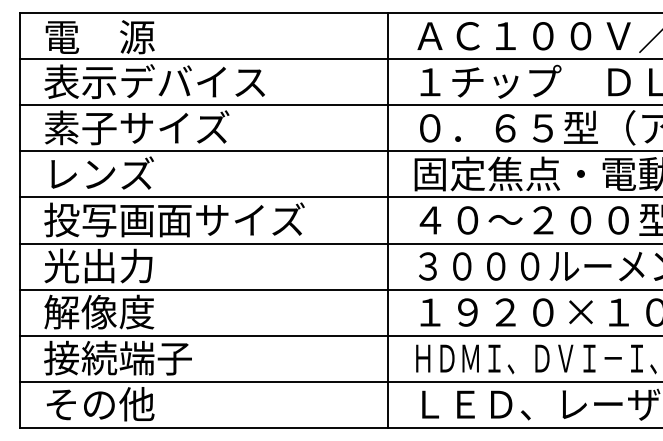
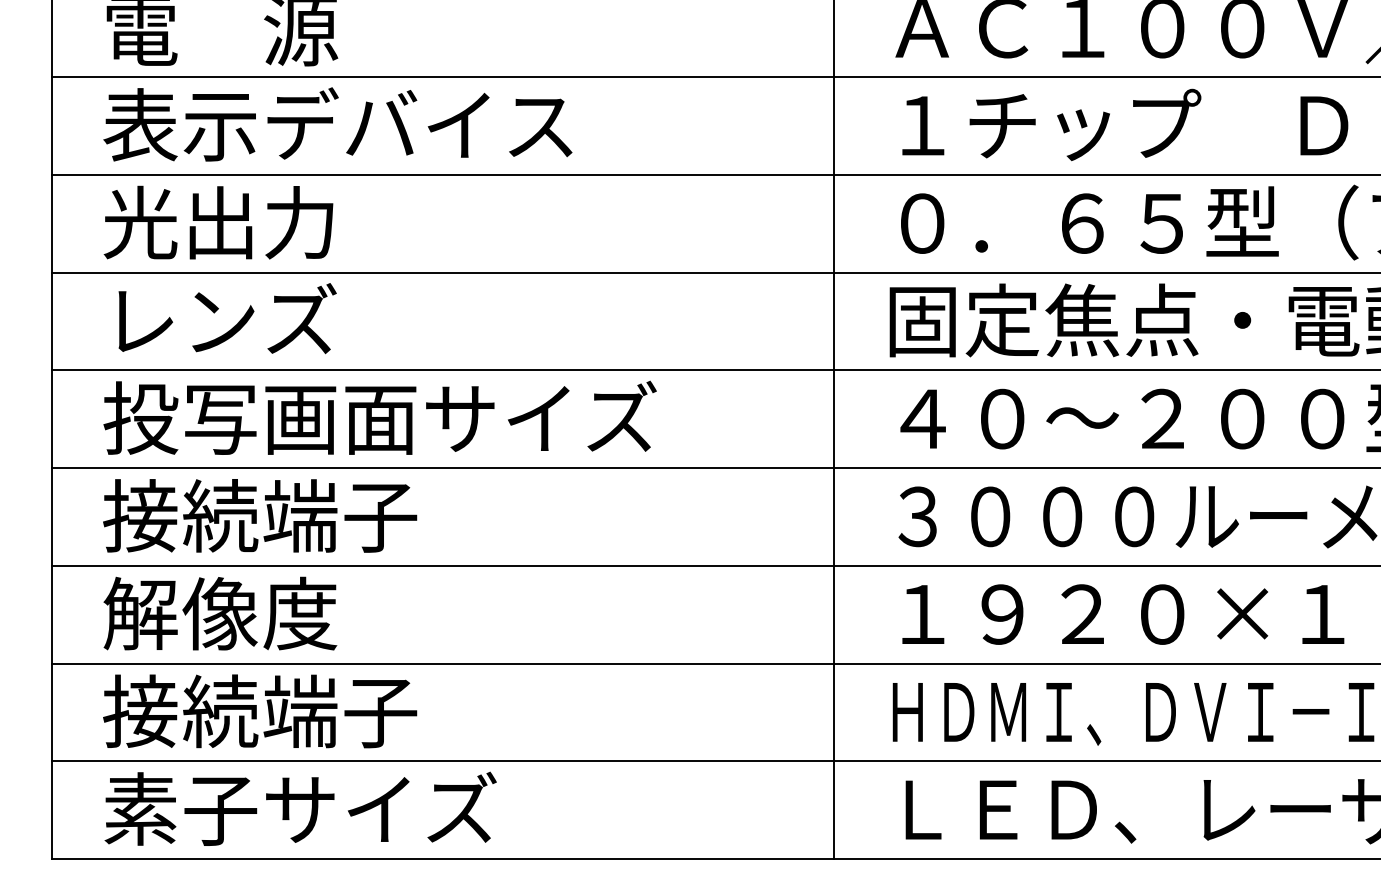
text: (136, 127) -> (299, 221), 素子サイズ -> 光出力
text: (117, 265) -> (259, 514), 光出力 -> 接続端子
text: (137, 403) -> (301, 807), その他 -> 素子サイズ

